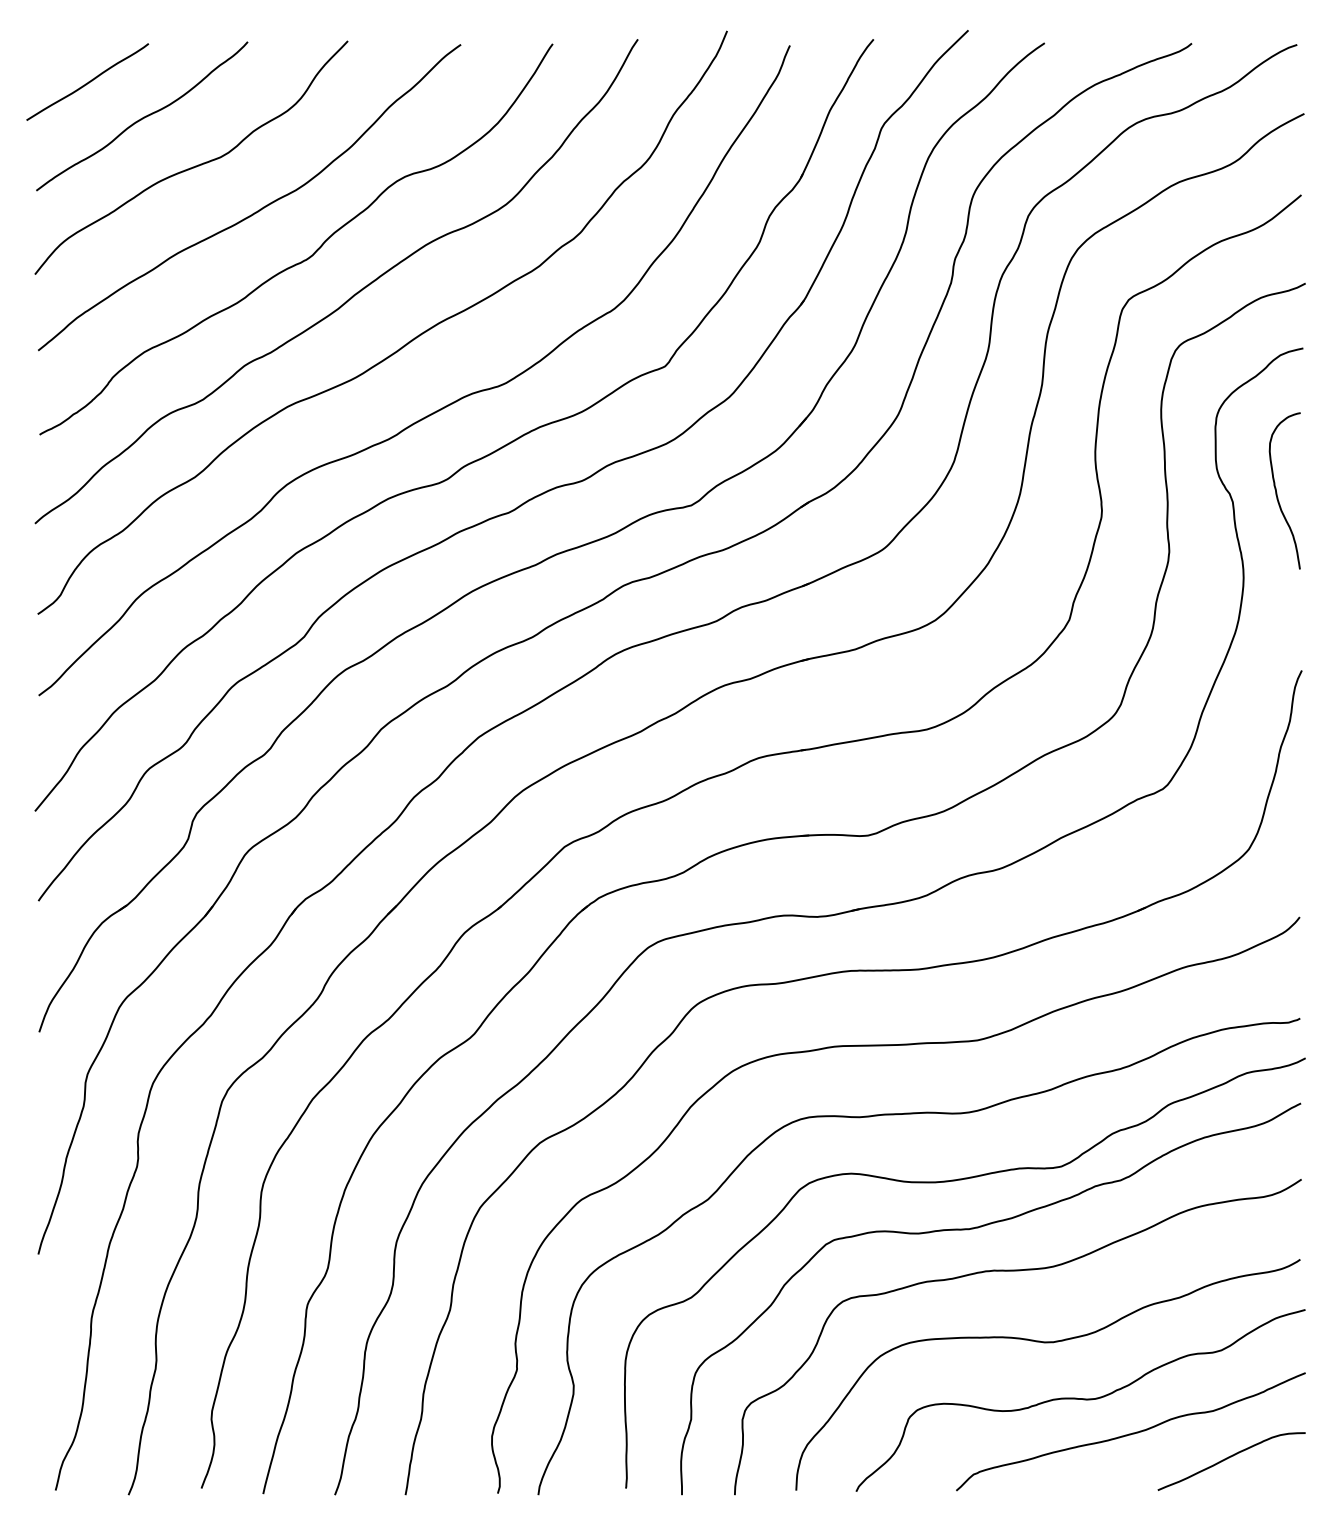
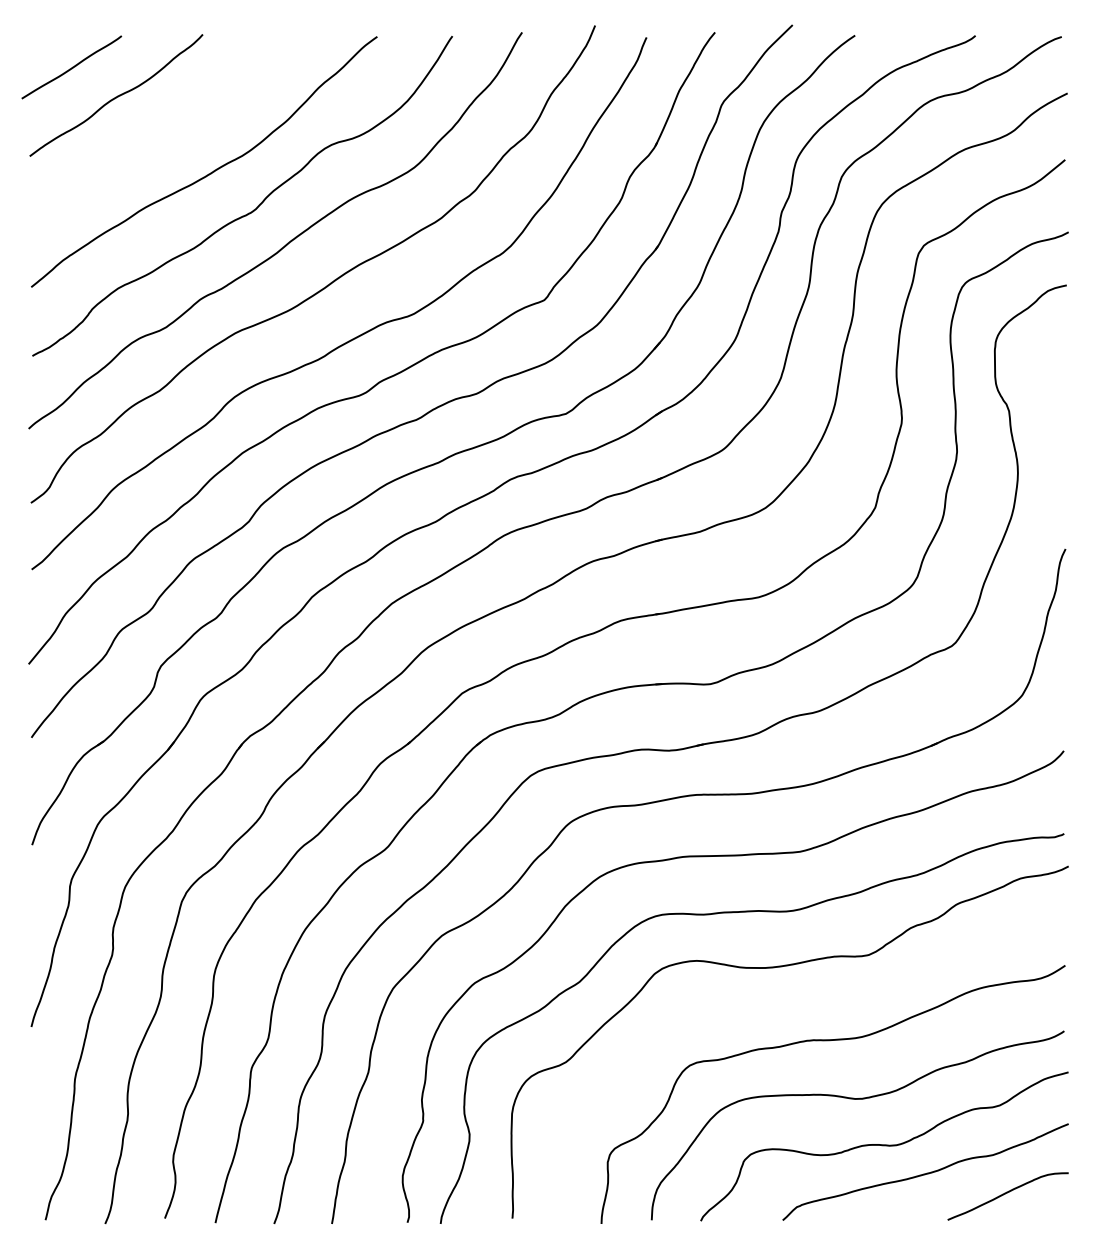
curve: (195, 165) -> (160, 135), removed
curve: (1277, 492) -> (1045, 403), removed
curve: (978, 1228) -> (800, 1005), removed

